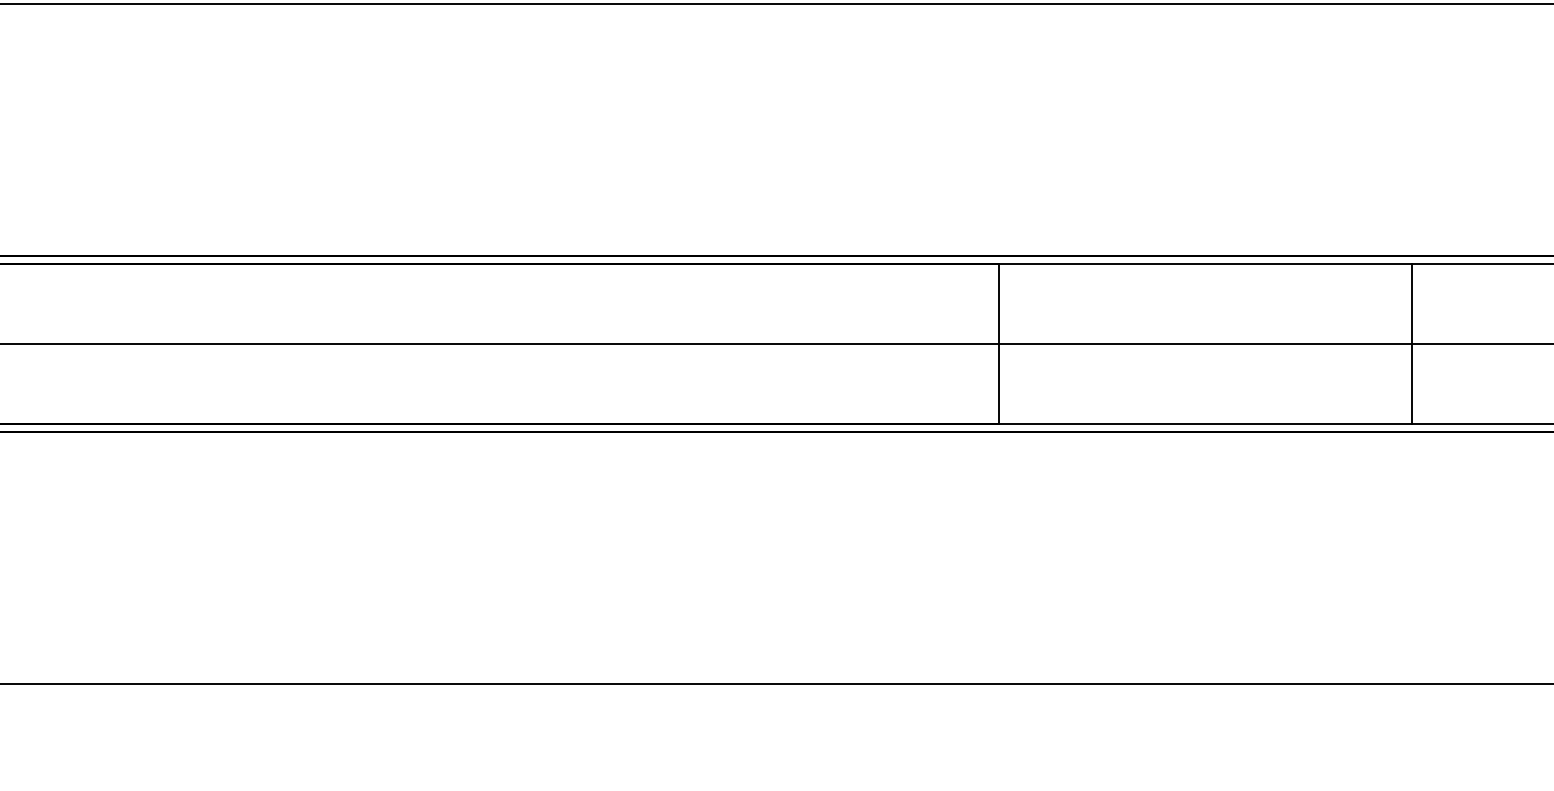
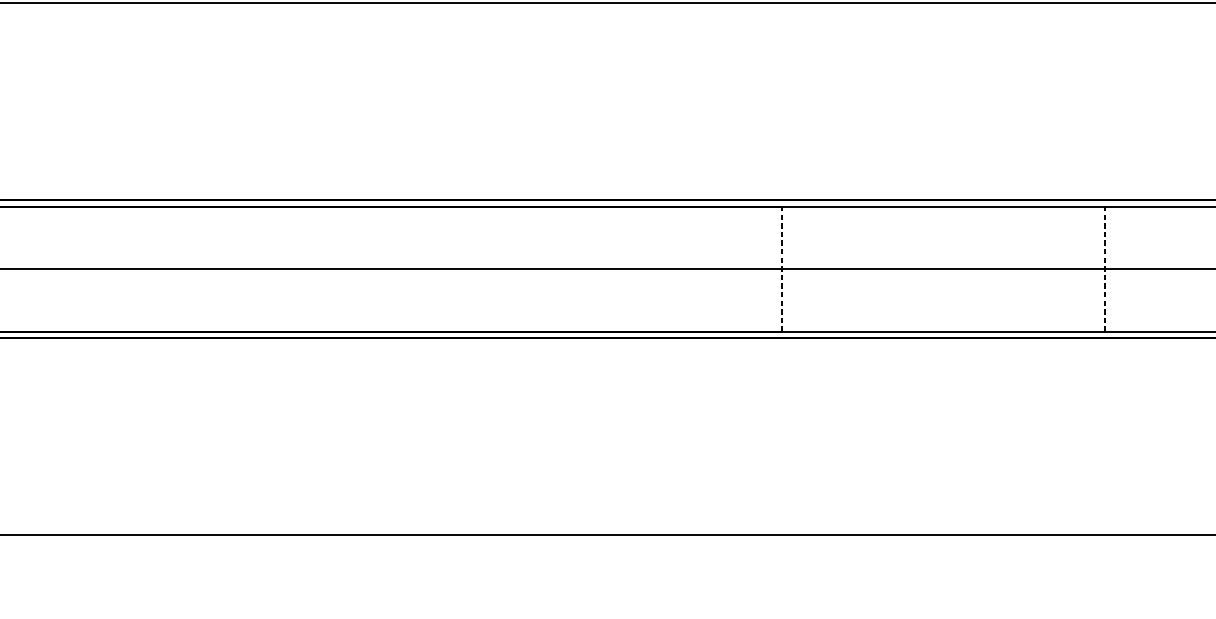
line: (999, 343) -> (782, 268), solid -> dashed
line: (1411, 343) -> (1104, 268), solid -> dashed

